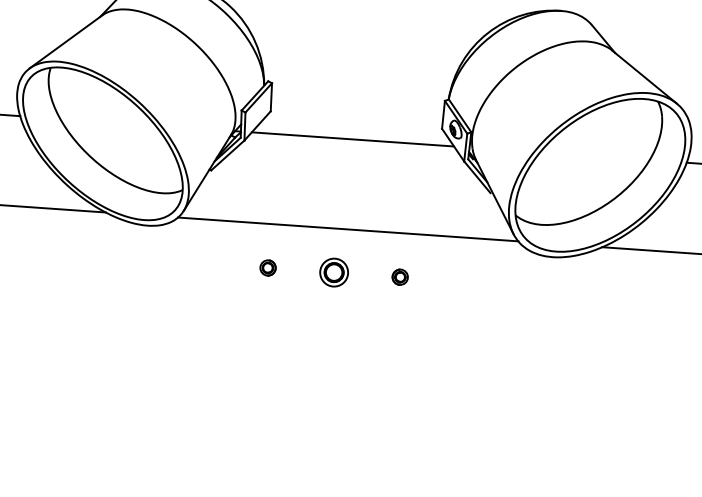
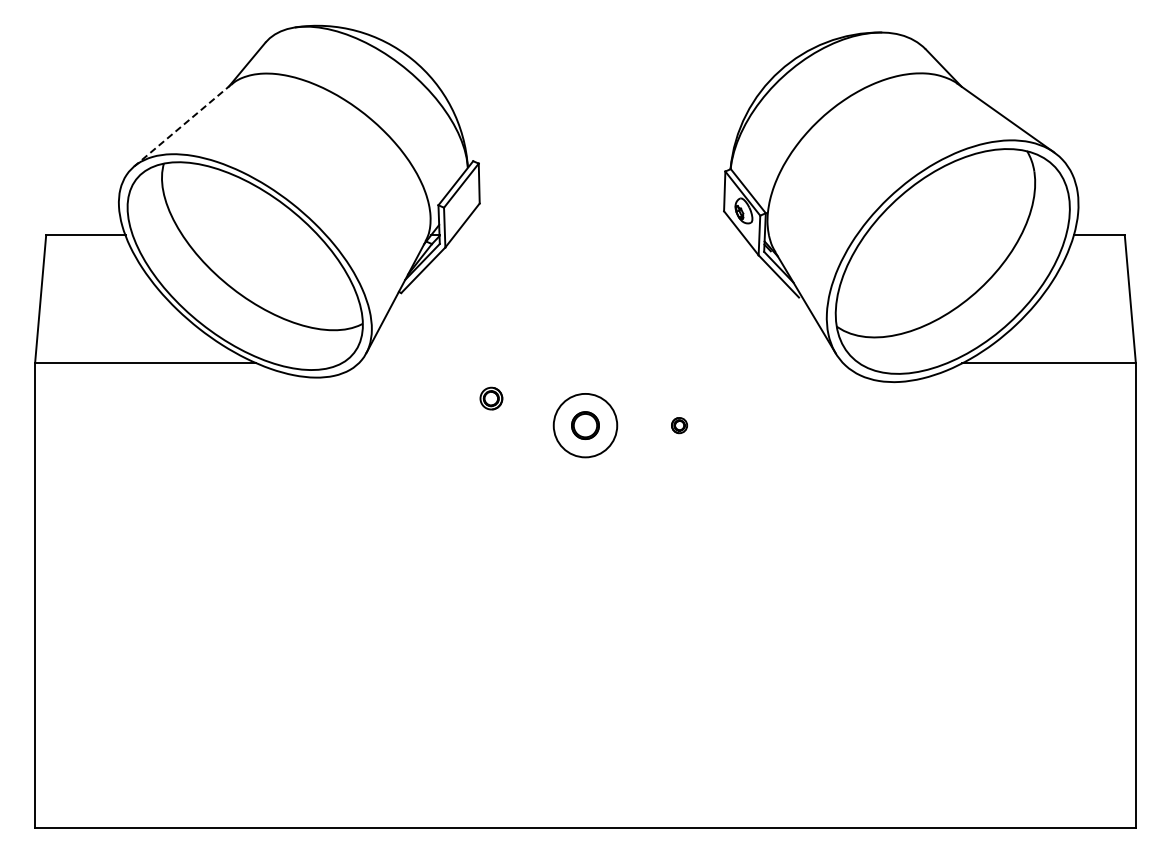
line: (65, 41) -> (182, 125), solid -> dashed
line: (352, 139) -> (598, 235), removed
line: (347, 229) -> (600, 363), removed
part: (268, 267) -> (491, 398), moved
circle: (334, 272) -> (585, 425), size x1.6
part: (400, 277) -> (679, 425), size x0.7

